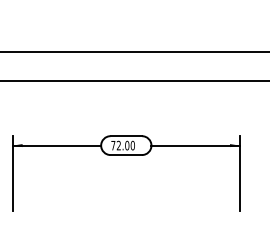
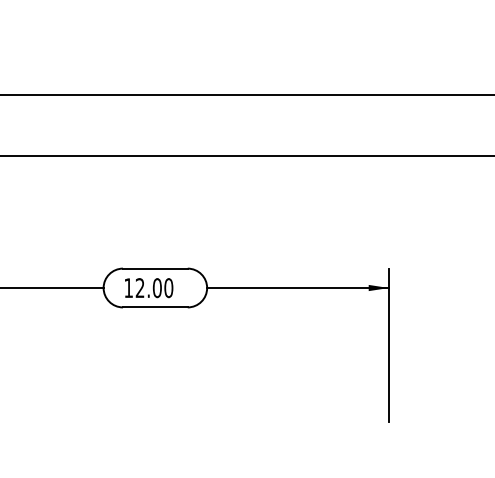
text: (113, 145) -> (129, 287), 72.00 -> 12.00

